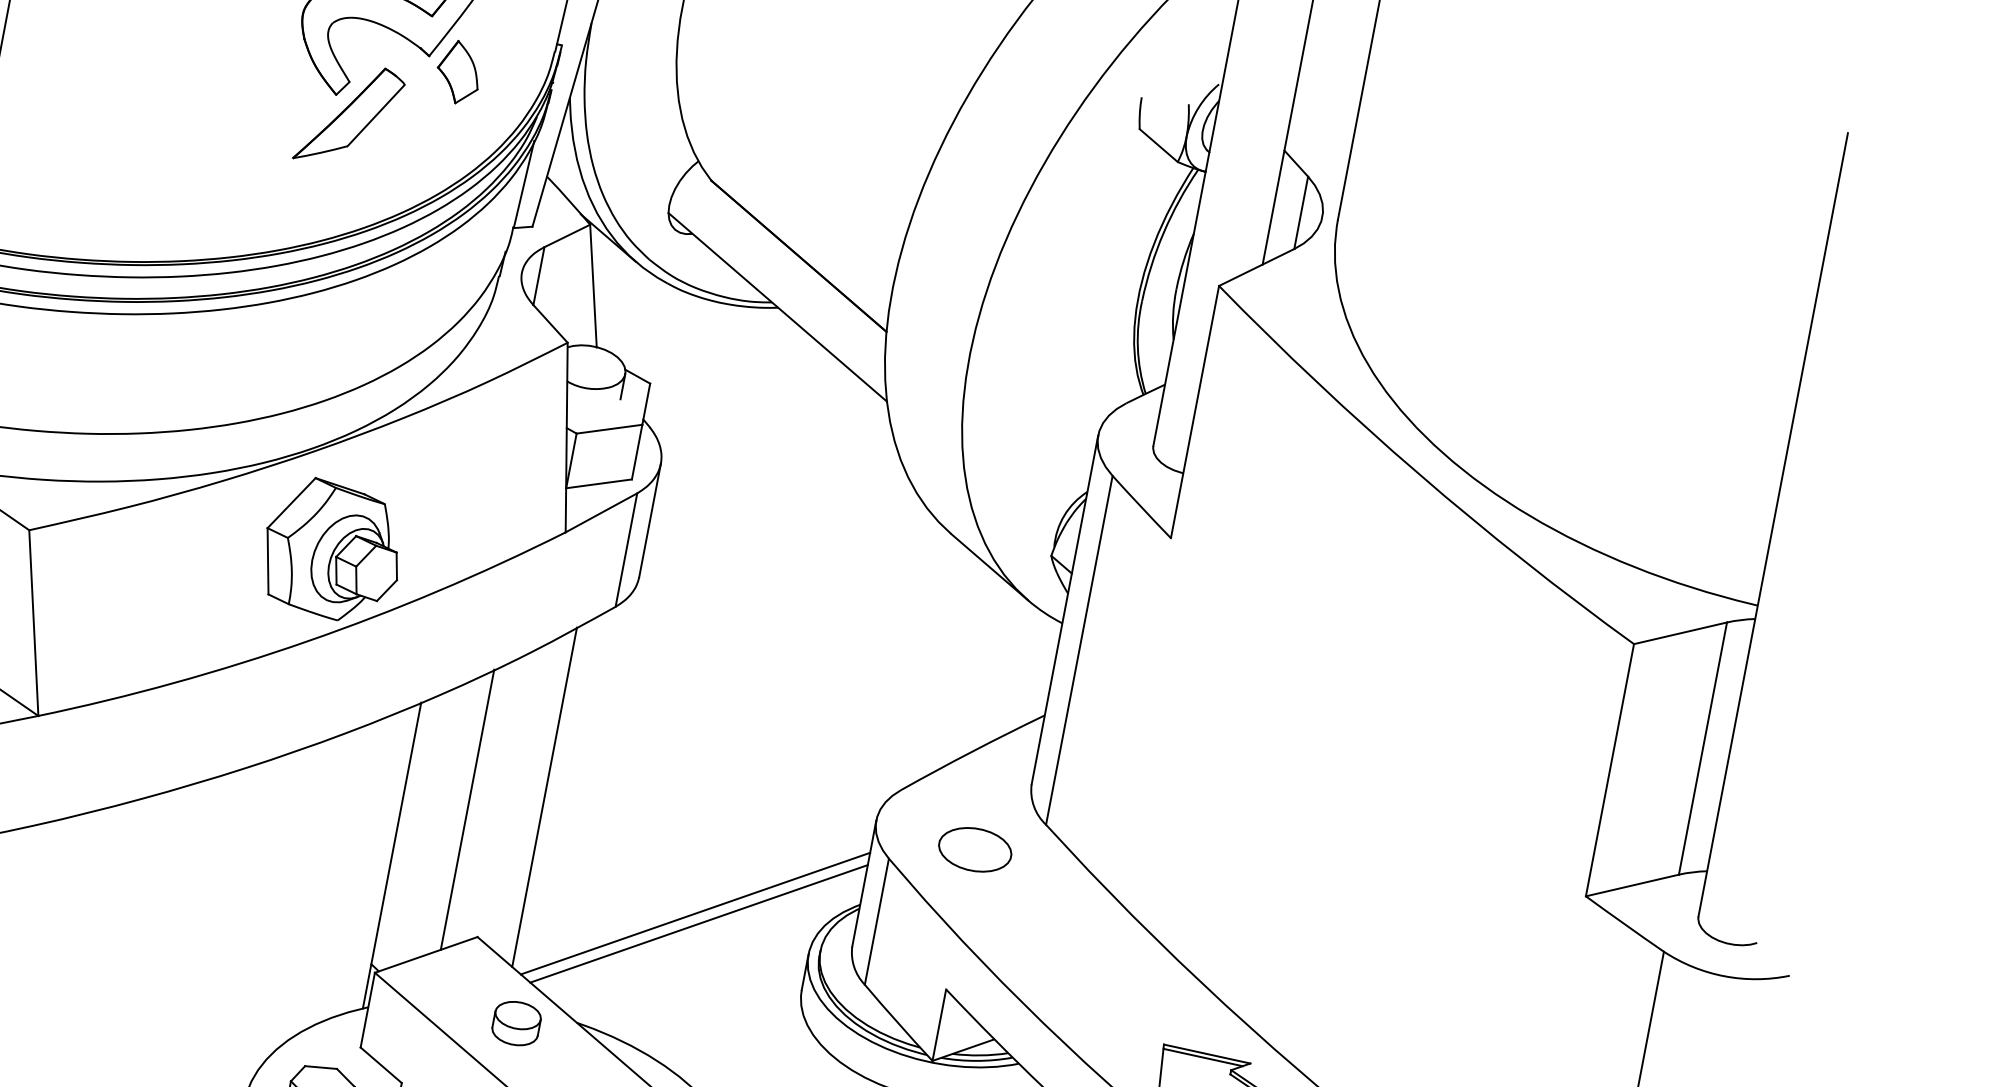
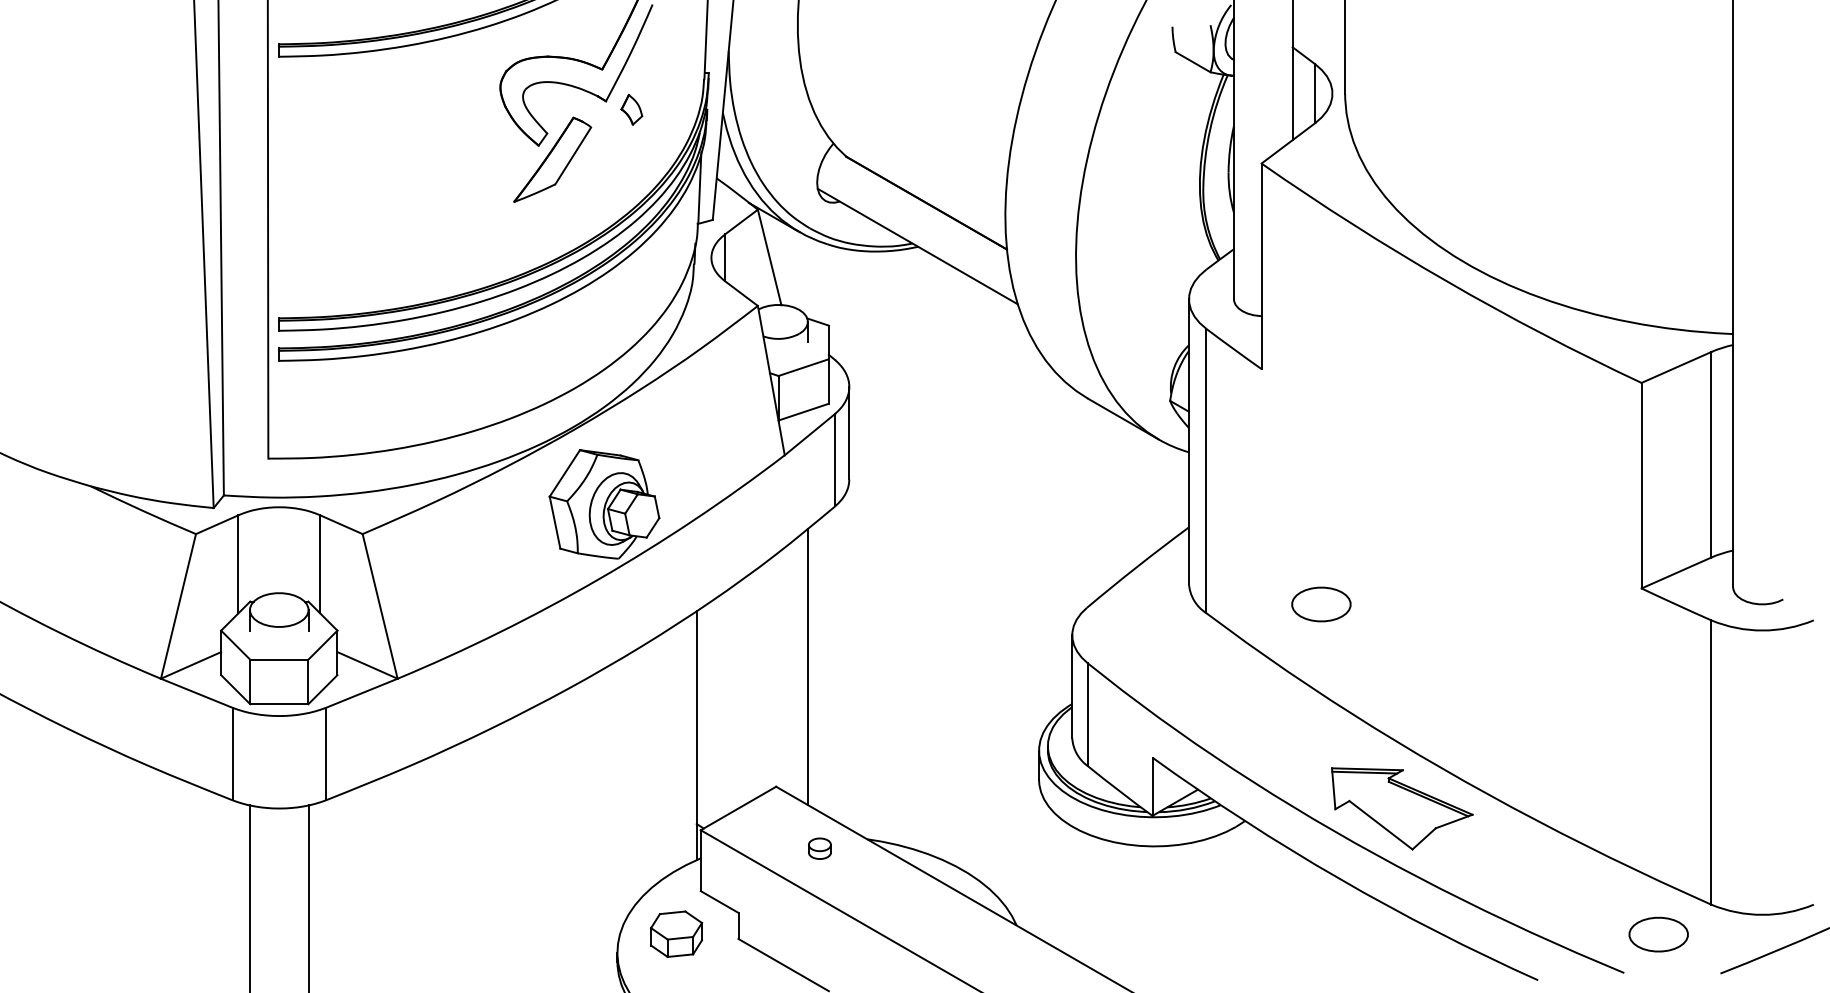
part: (458, 72) -> (631, 109), size x0.6
line: (467, 810) -> (749, 688), removed
part: (975, 849) -> (1321, 604), moved
line: (694, 913) -> (943, 735), removed
line: (699, 923) -> (948, 742), removed
part: (516, 1022) -> (819, 848), size x0.6

